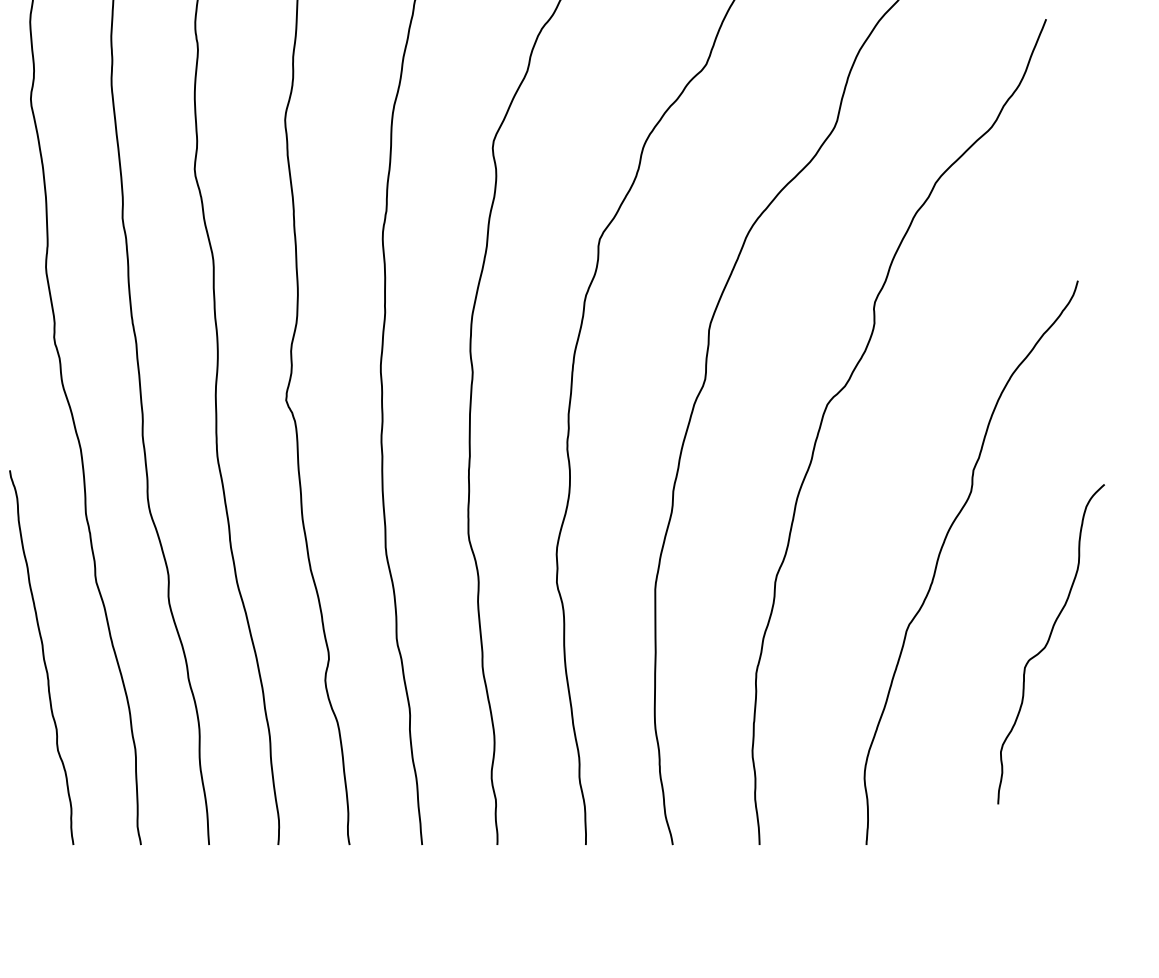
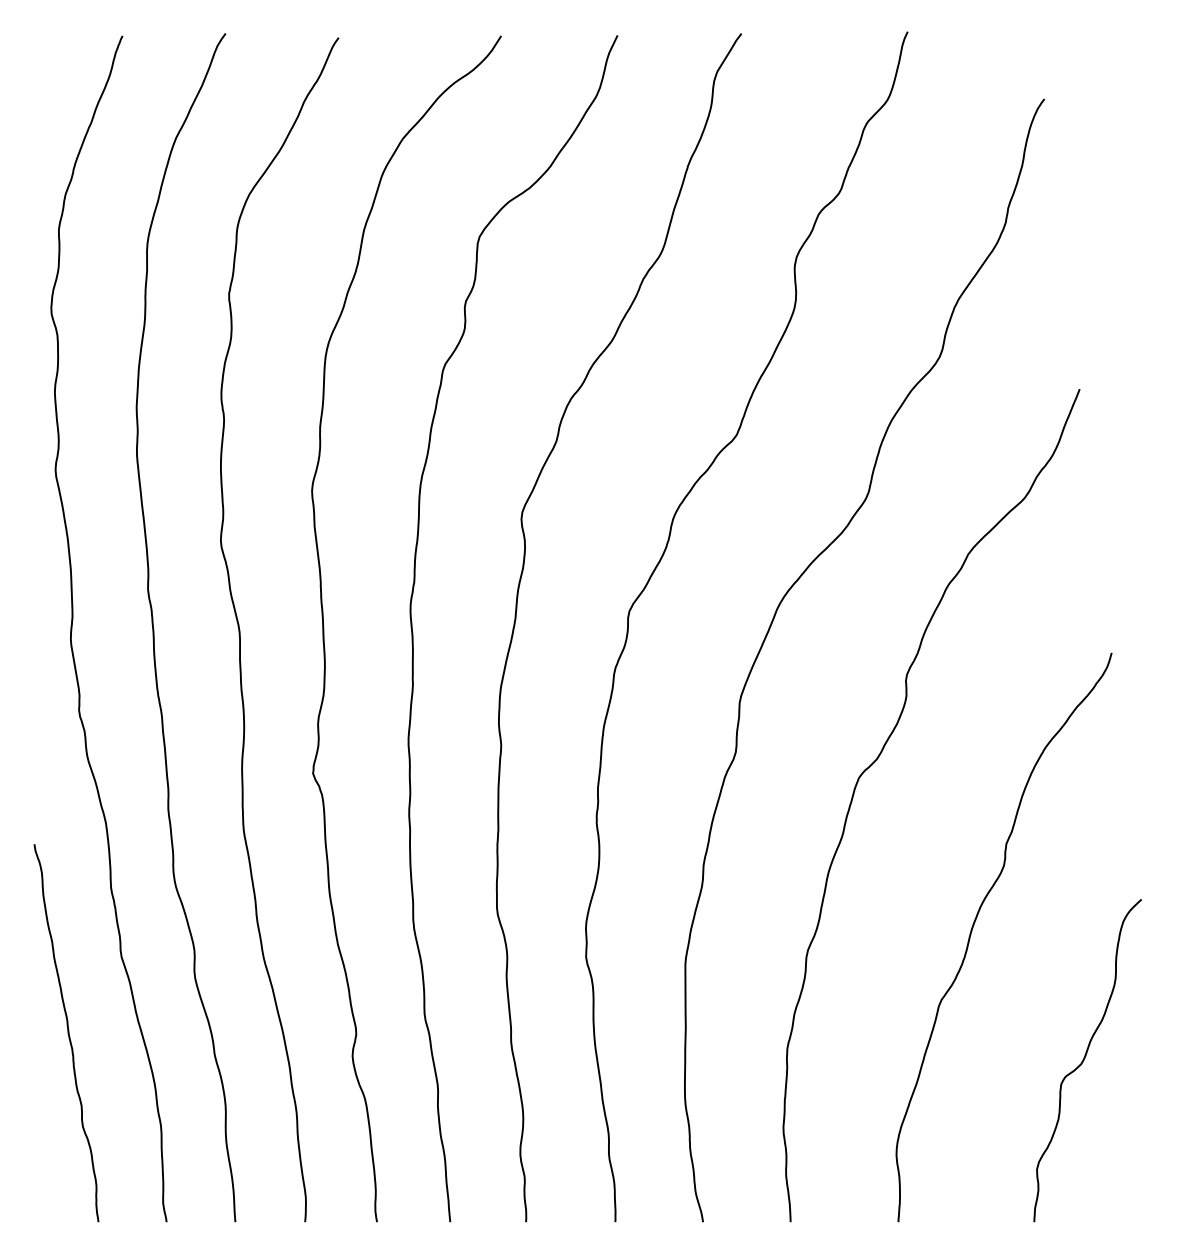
curve: (1048, 642) -> (1085, 1058), moved

